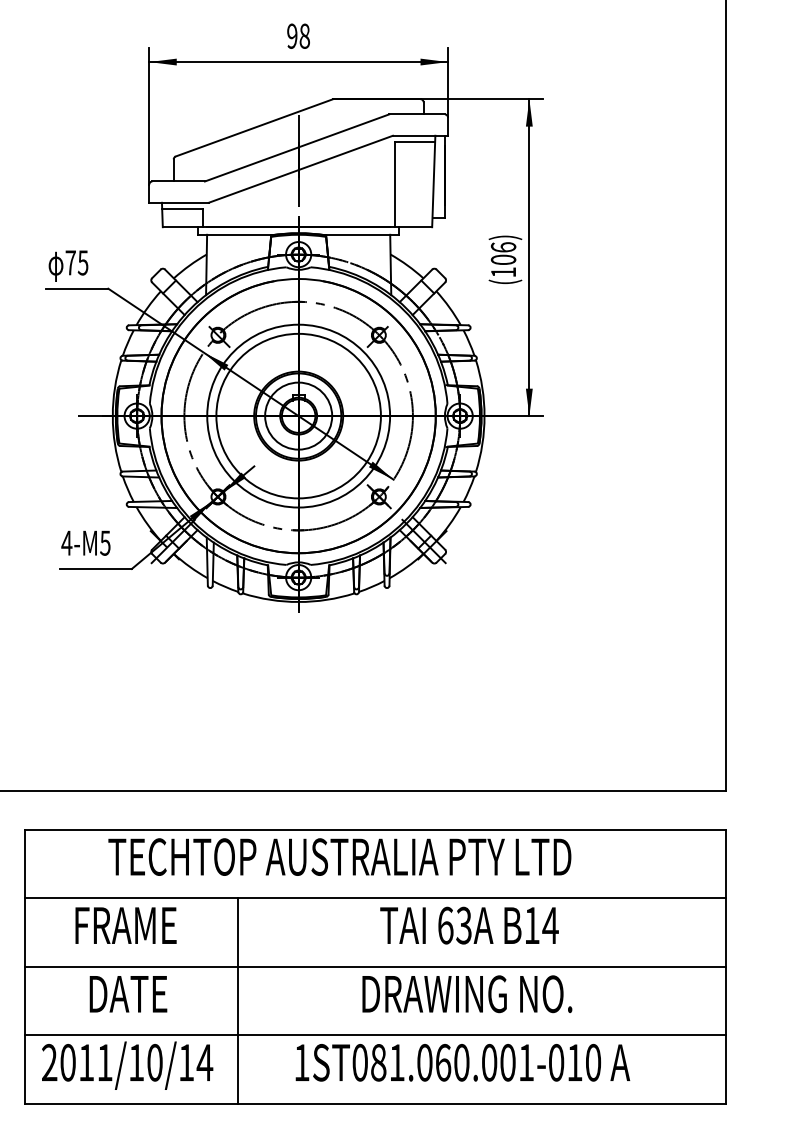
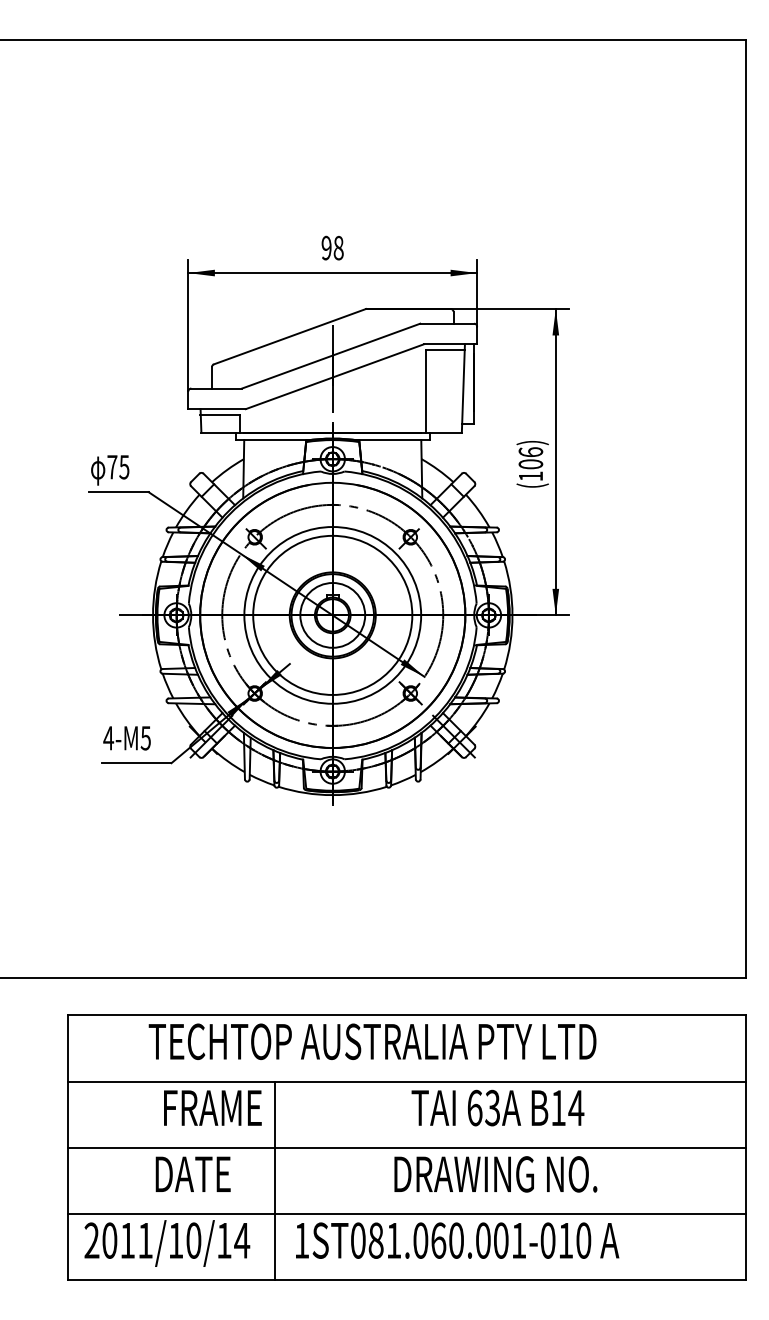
text: (125, 925) -> (212, 1107), moved
text: (127, 993) -> (192, 1173), moved
text: (462, 1062) -> (457, 1240), moved

